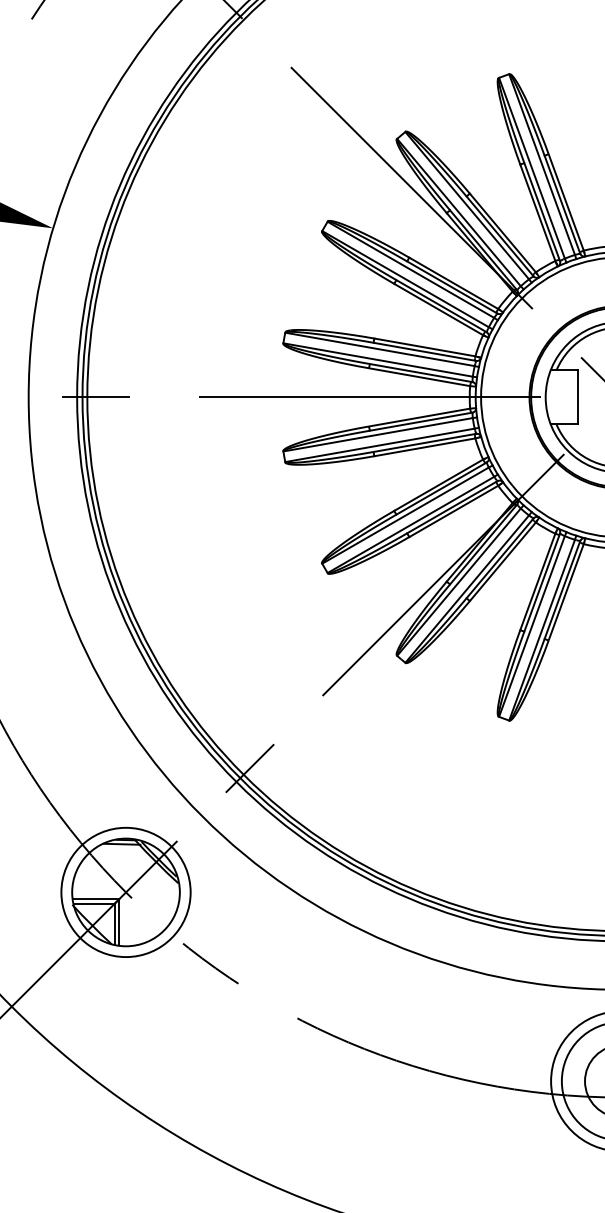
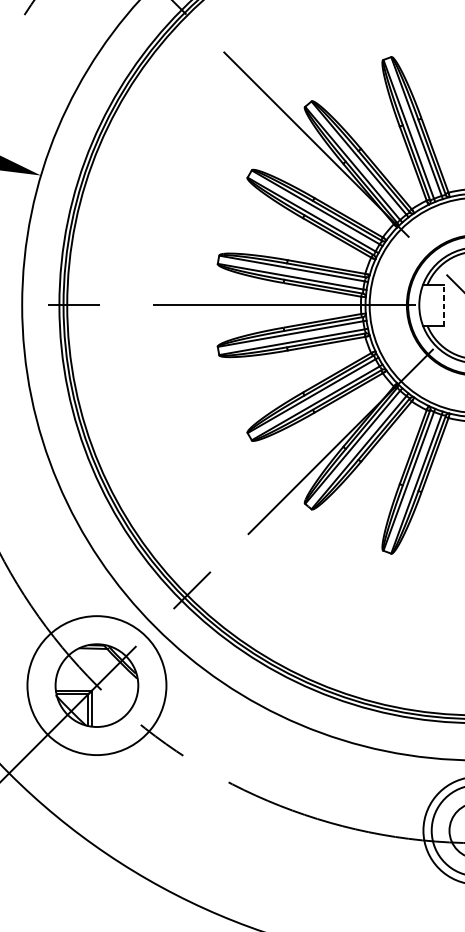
line: (578, 397) -> (444, 305), solid -> dashed
circle: (125, 892) -> (96, 685), size x1.4

